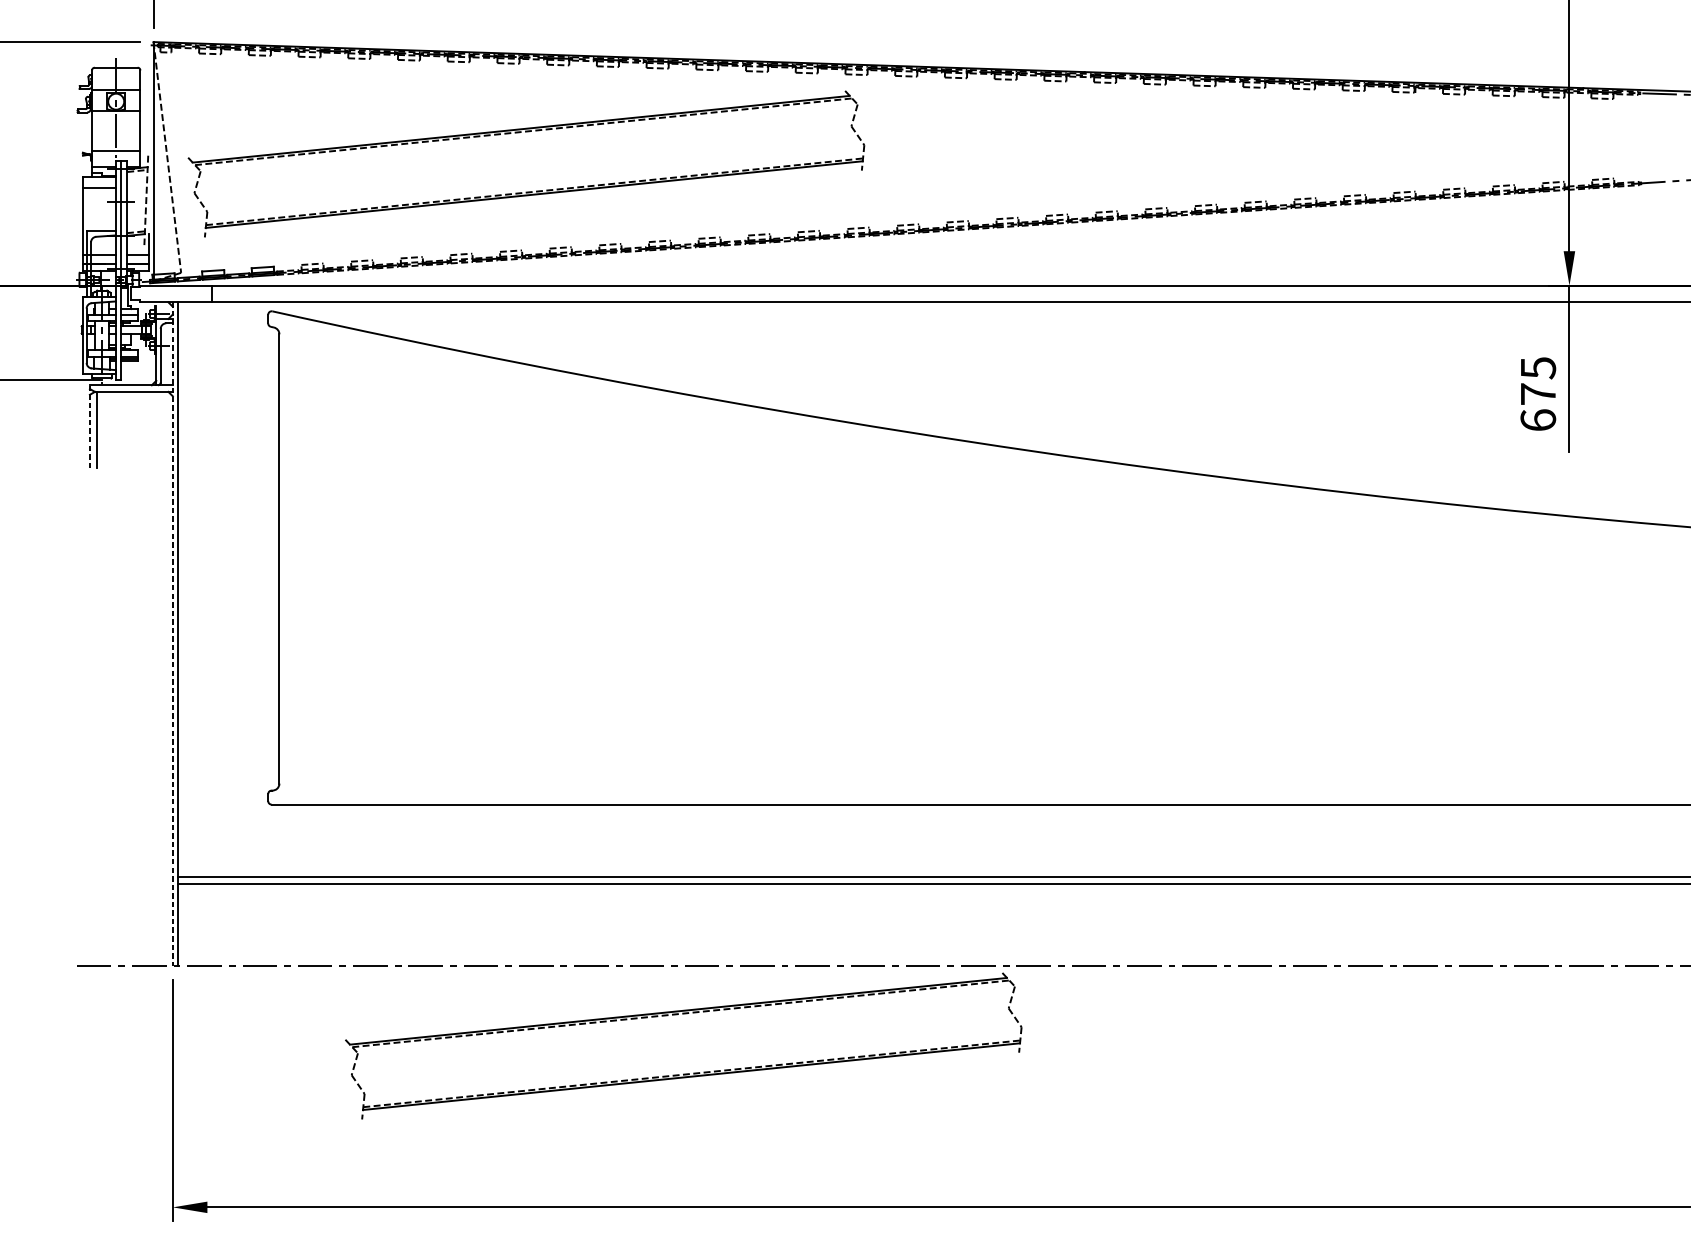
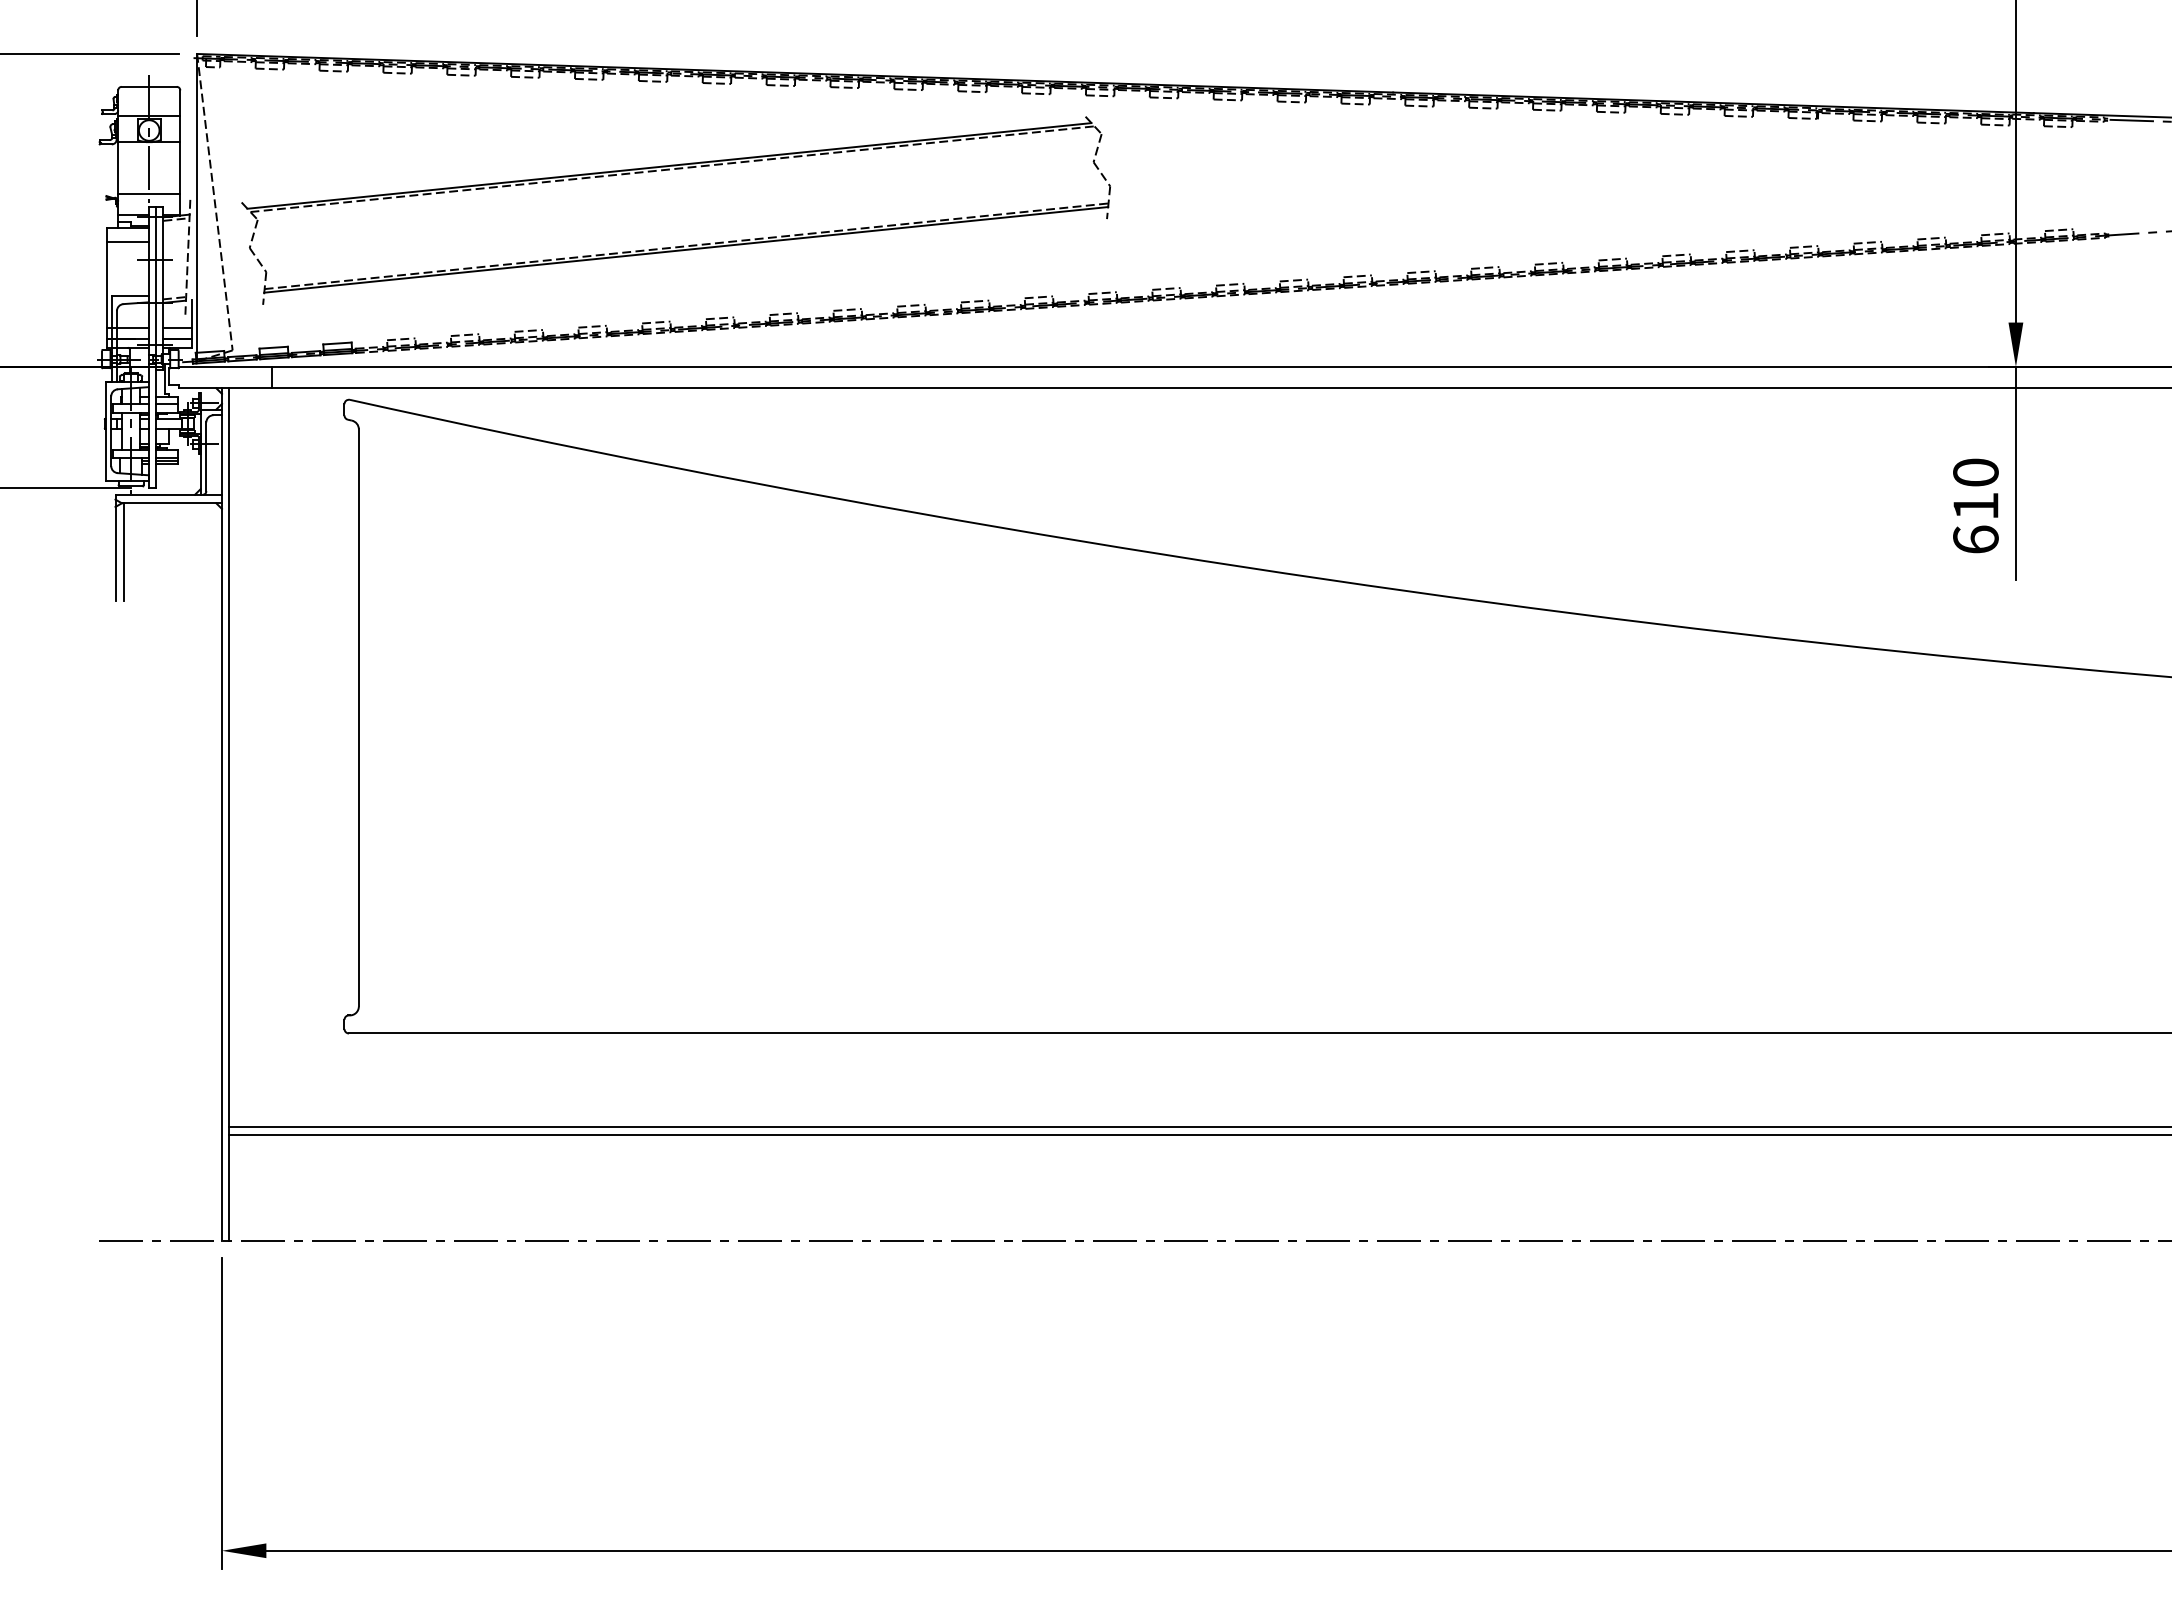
text: (1537, 380) -> (1975, 488), 675 -> 610
line: (89, 426) -> (115, 547), dashed -> solid
line: (173, 634) -> (222, 814), dashed -> solid
part: (687, 1073) -> (883, 1378), removed

